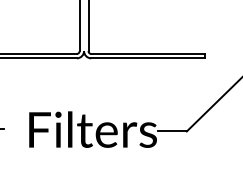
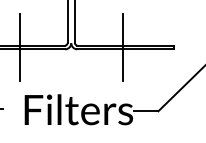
line: (23, 56) -> (19, 47), added
line: (144, 56) -> (122, 47), added

